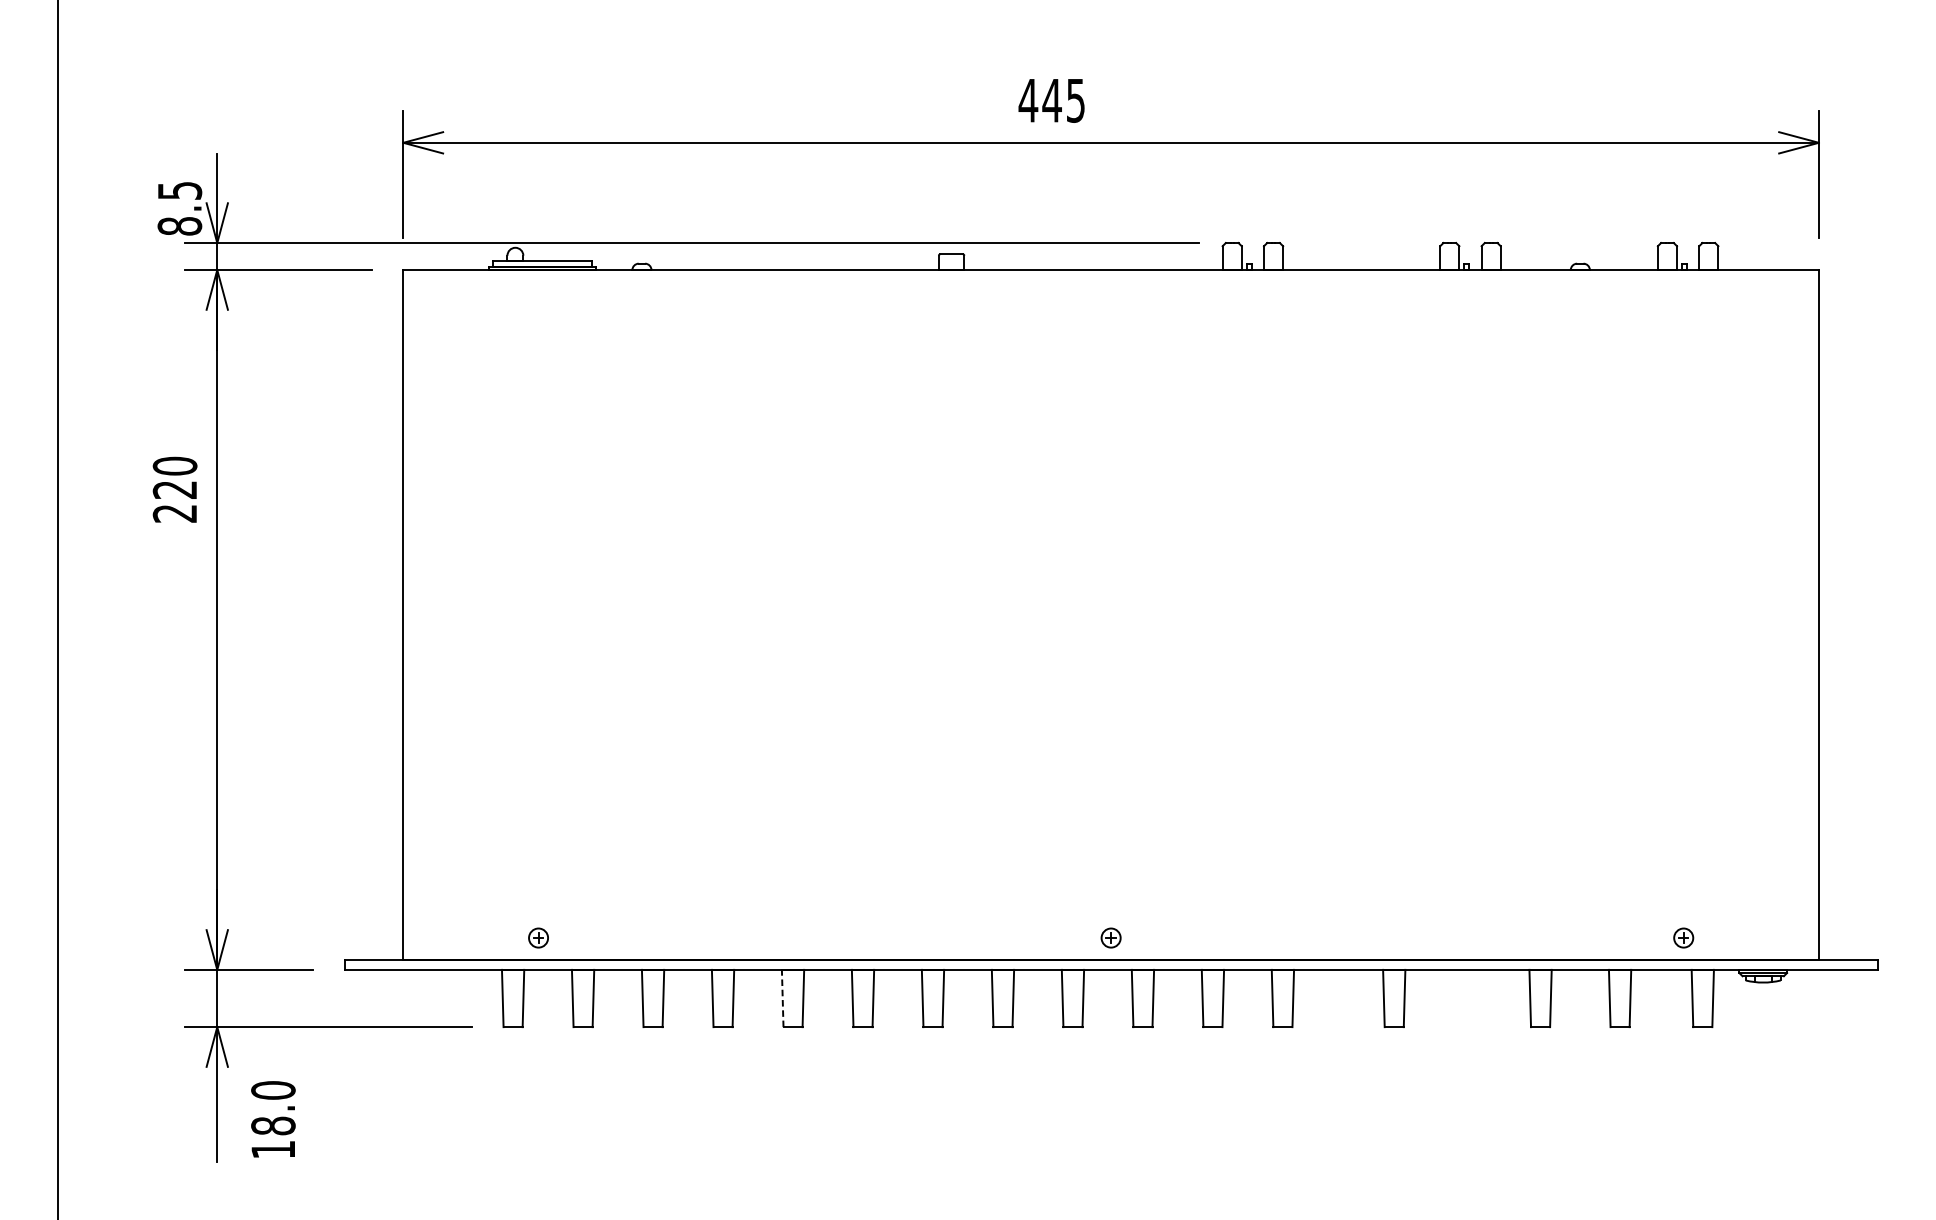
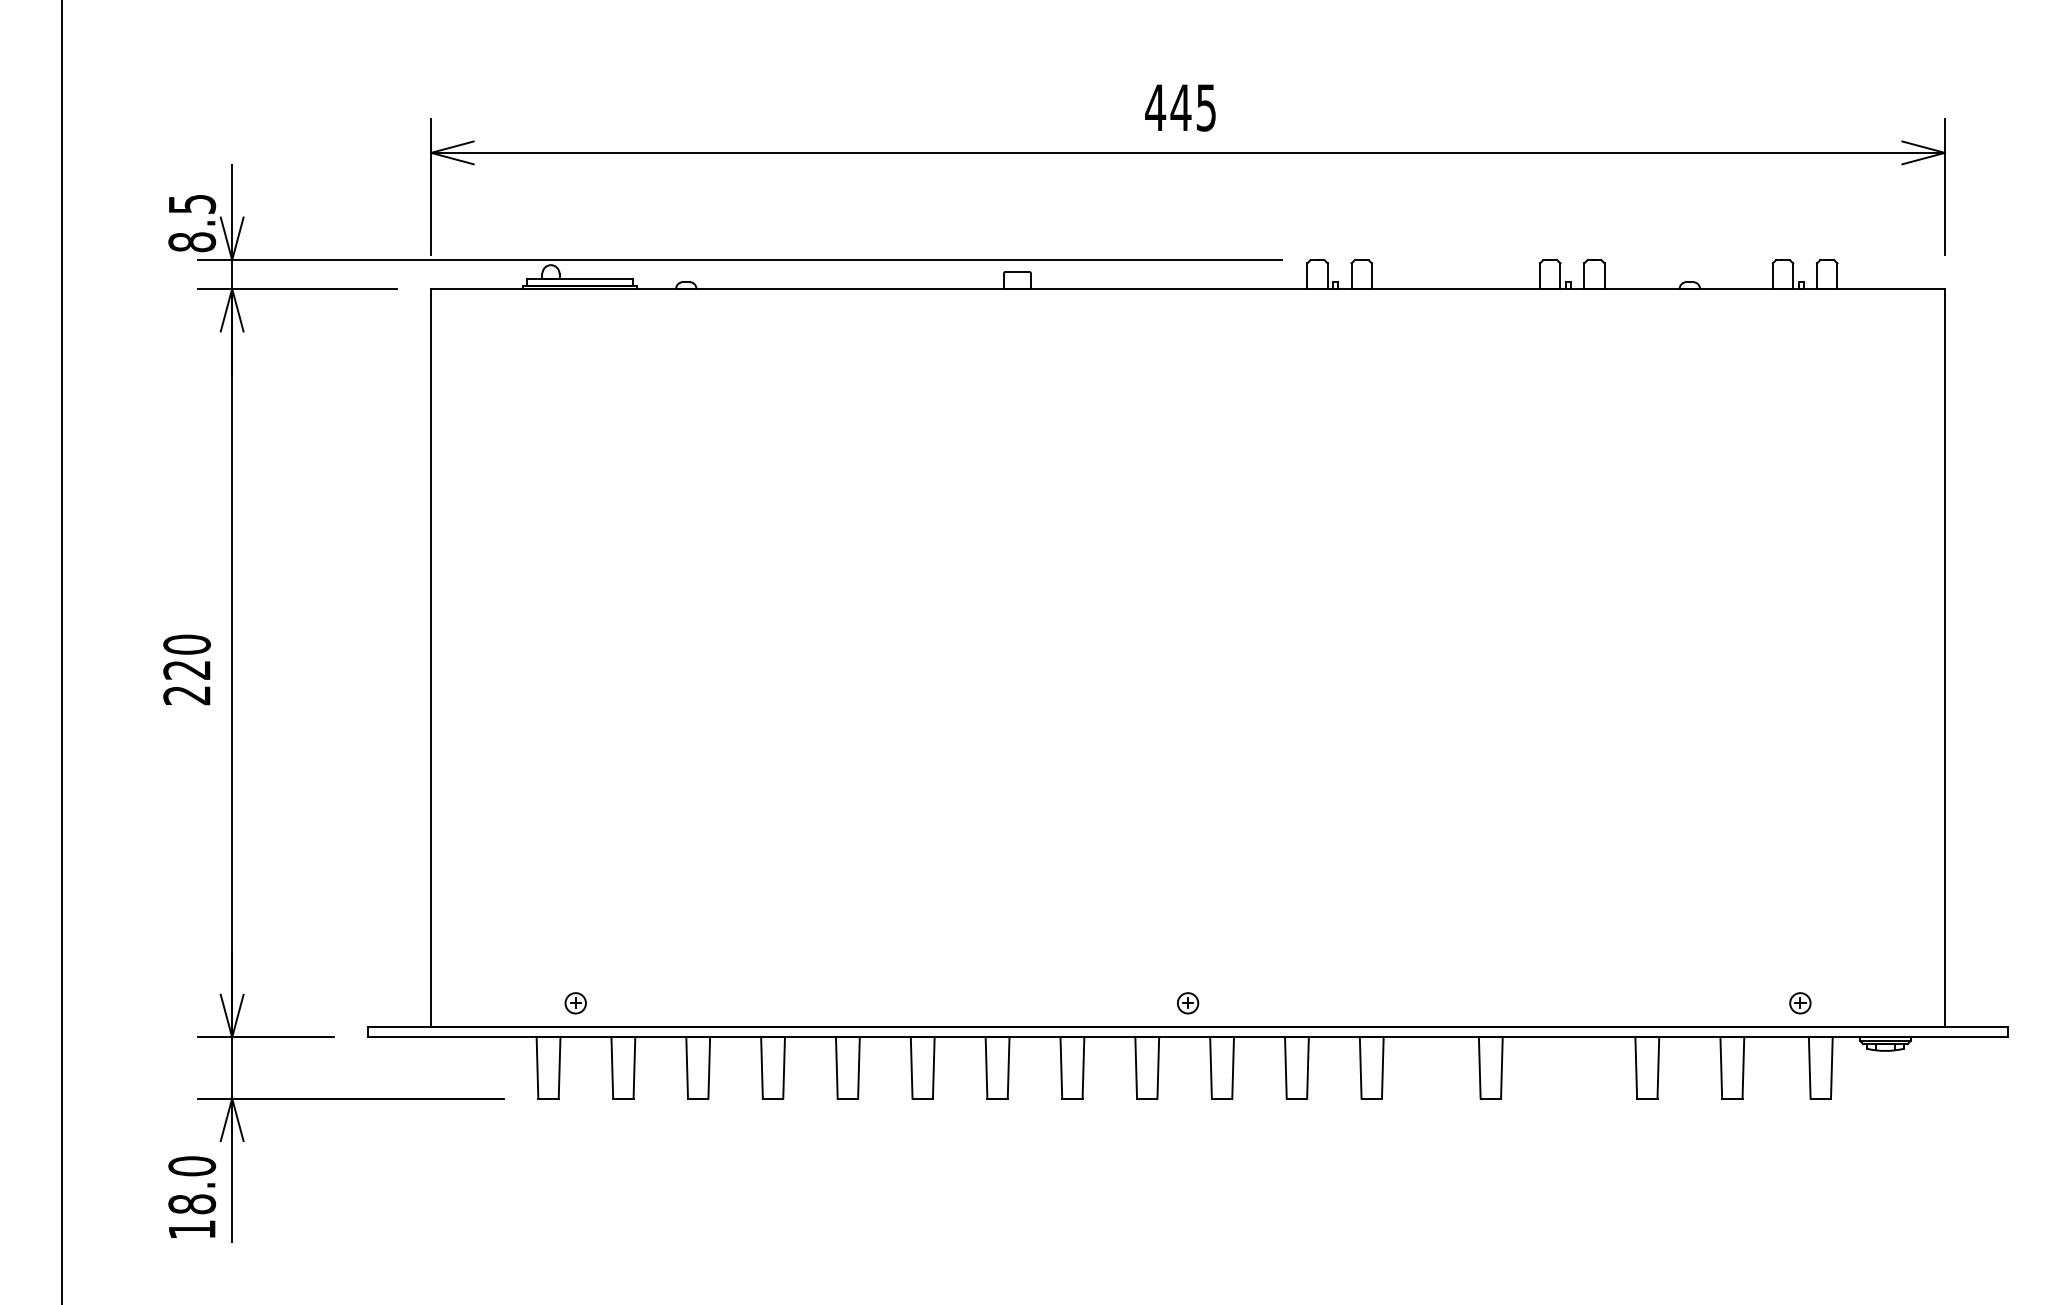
text: (1051, 100) -> (1180, 107), moved
text: (174, 489) -> (186, 669), moved
line: (782, 998) -> (836, 1067), dashed -> solid
text: (273, 1118) -> (192, 1196), moved

